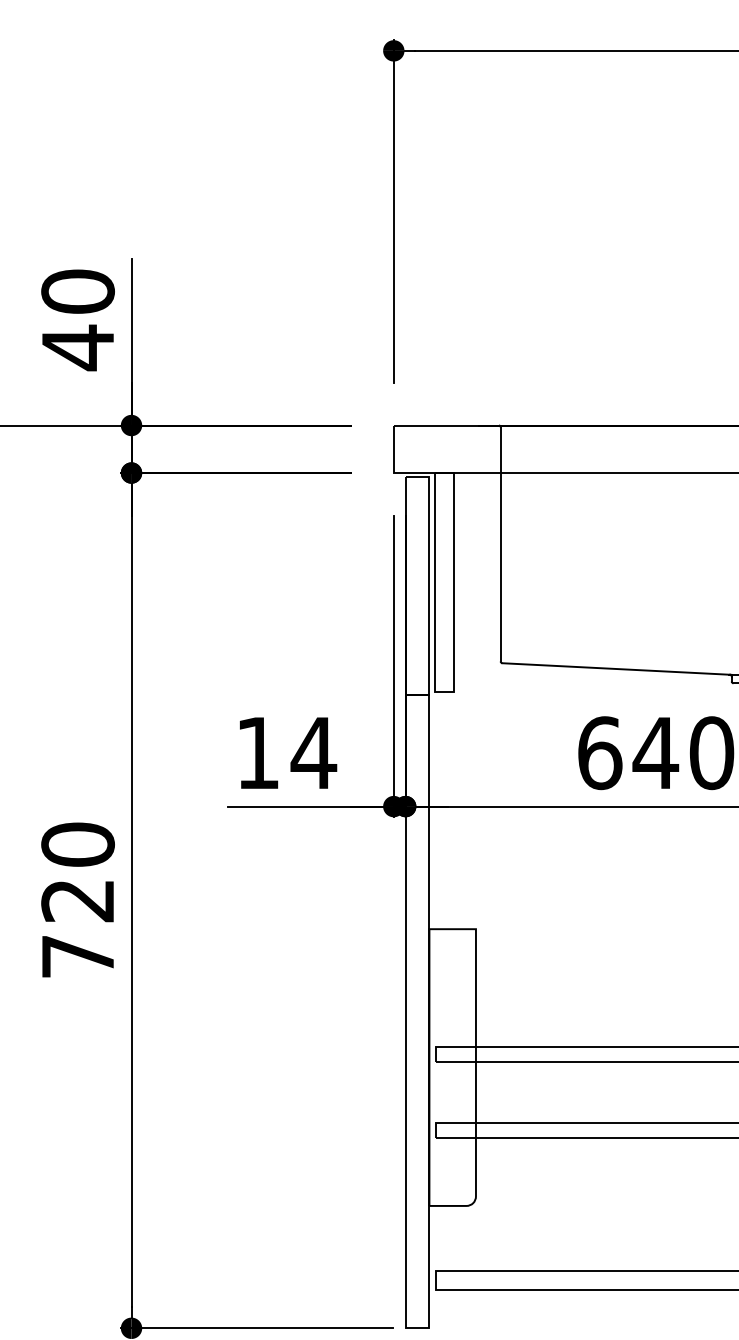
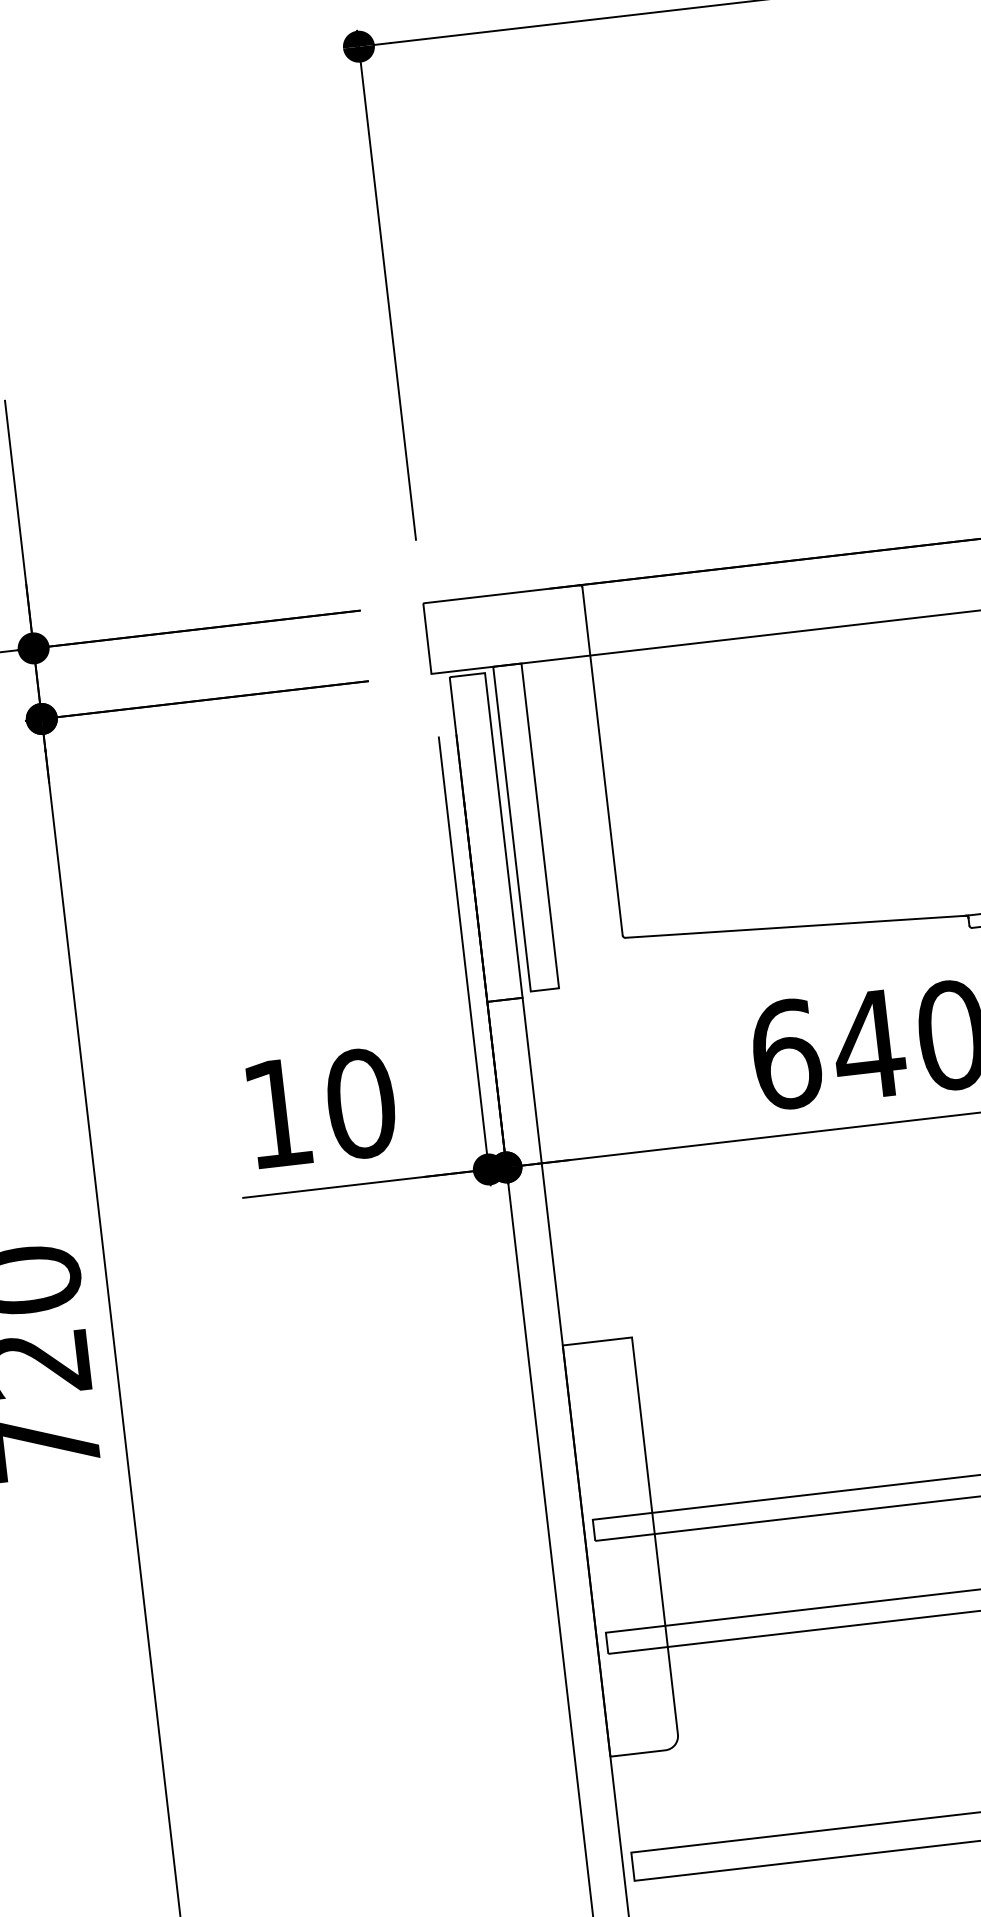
text: (313, 753) -> (360, 1104), 14 -> 10

